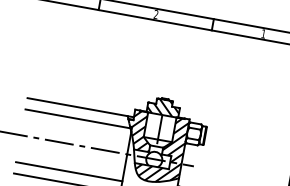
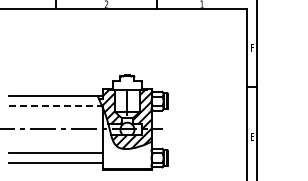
hatch: (163, 106) -> (127, 82), removed
line: (77, 119) -> (55, 106), solid -> dashed

